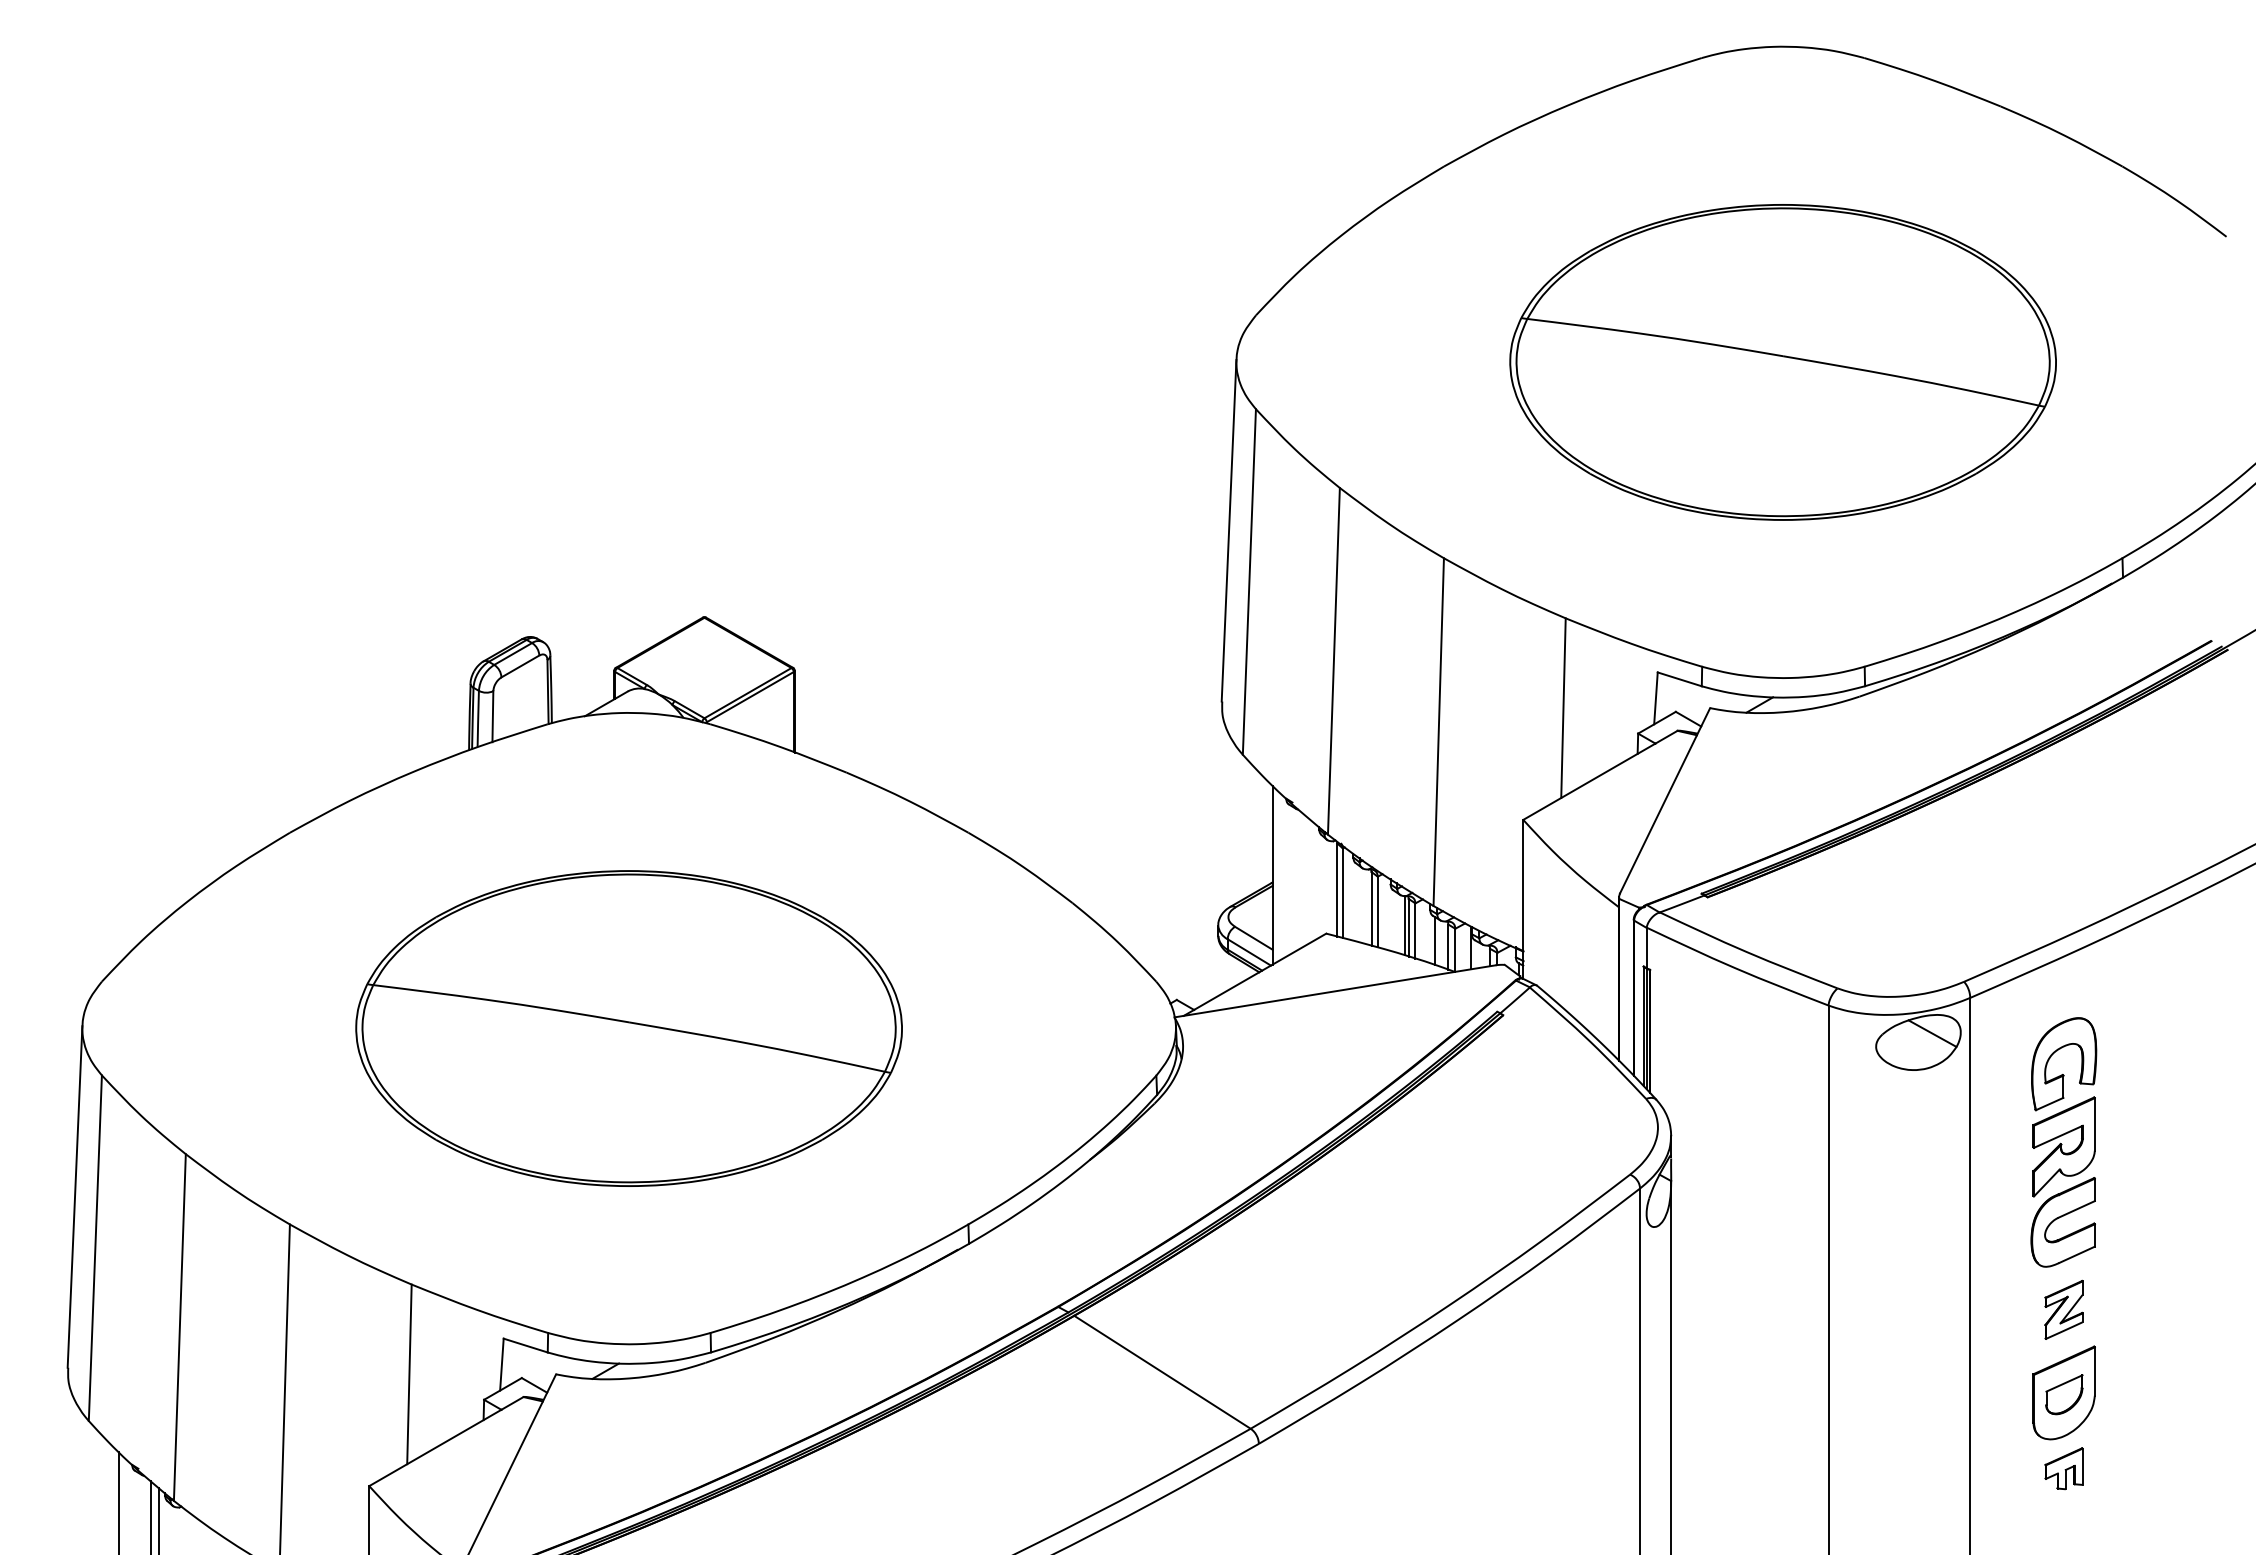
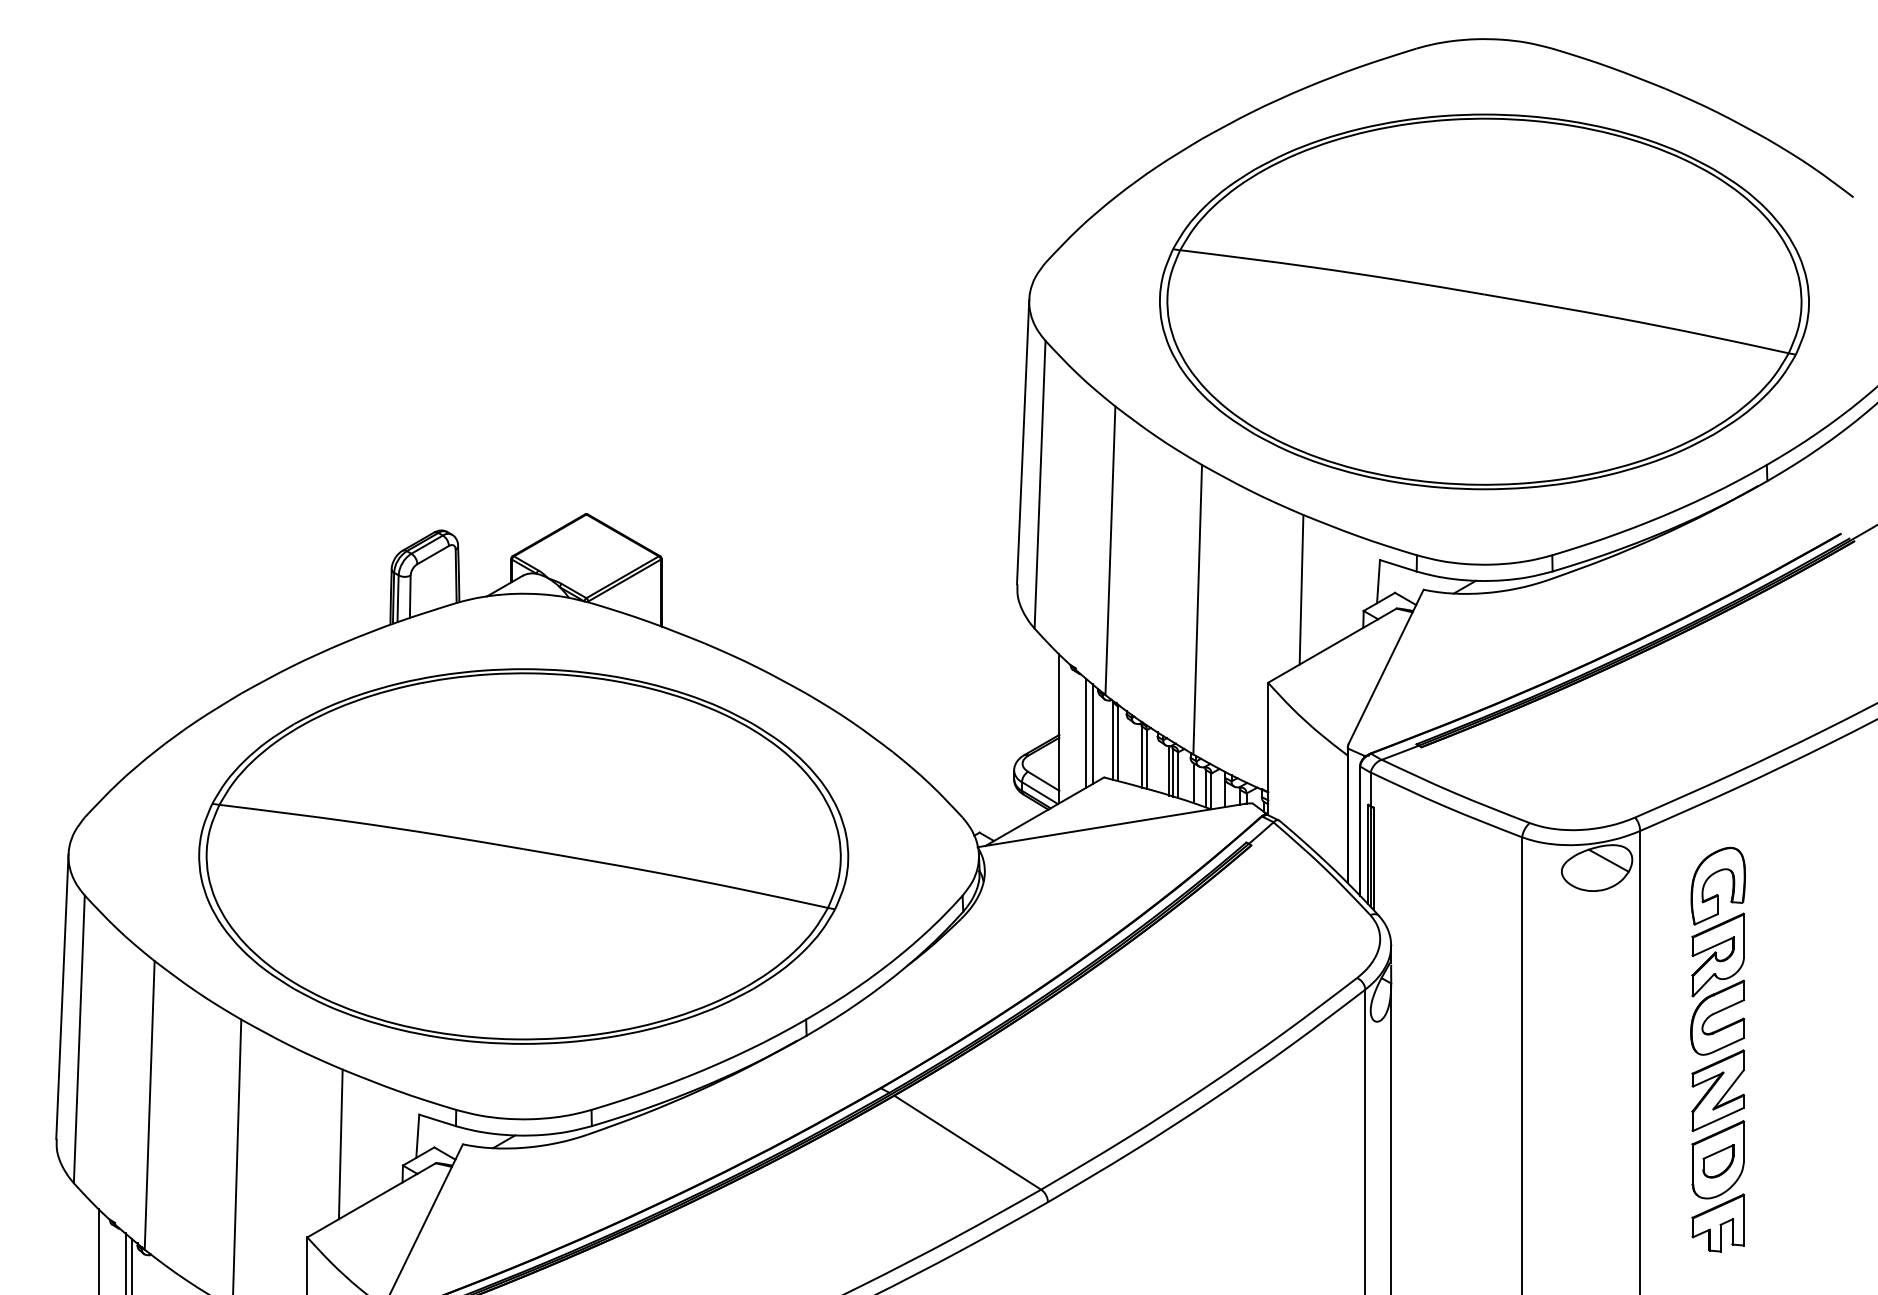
part: (1782, 362) -> (1483, 302), size x1.43
line: (1304, 879) -> (1085, 732), added
line: (1312, 881) -> (1092, 734), added
part: (628, 1028) -> (523, 856), size x1.43
part: (2063, 1309) -> (1717, 1090), size x1.67
part: (2063, 1468) -> (1717, 1222), size x1.67

